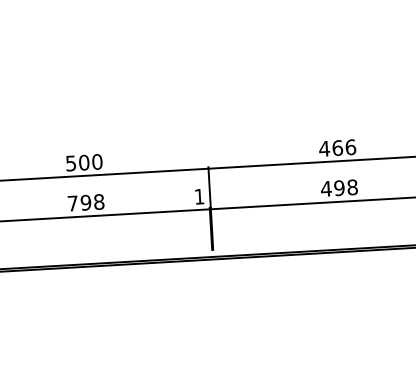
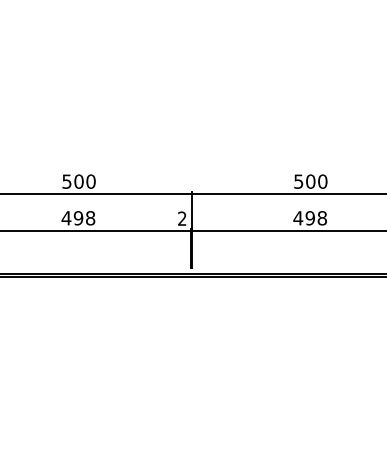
text: (337, 147) -> (310, 181), 466 -> 500
text: (199, 196) -> (182, 218), 1 -> 2
text: (72, 203) -> (66, 218), 798 -> 498

